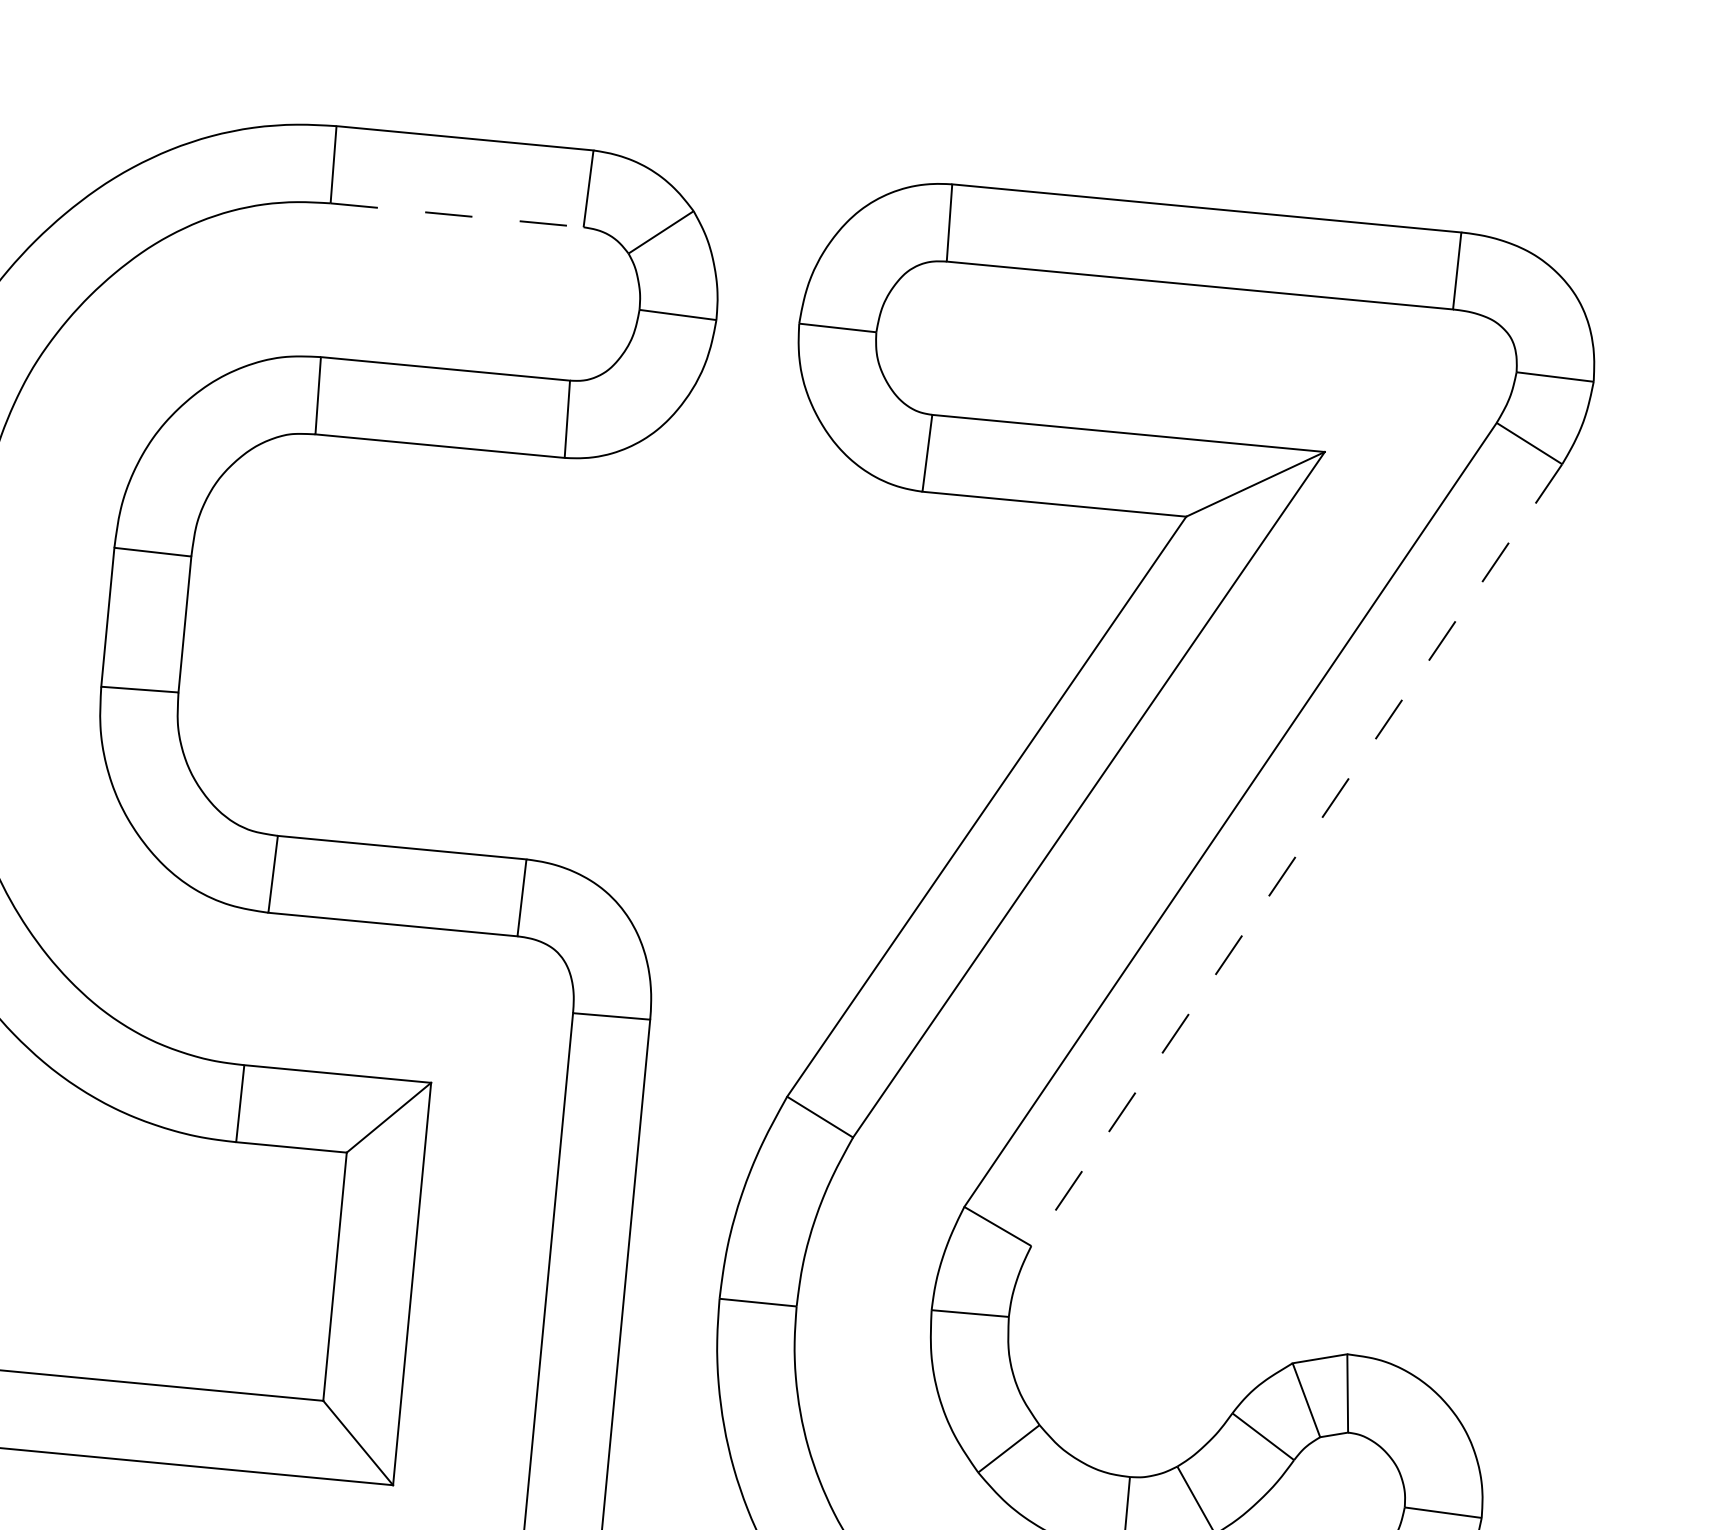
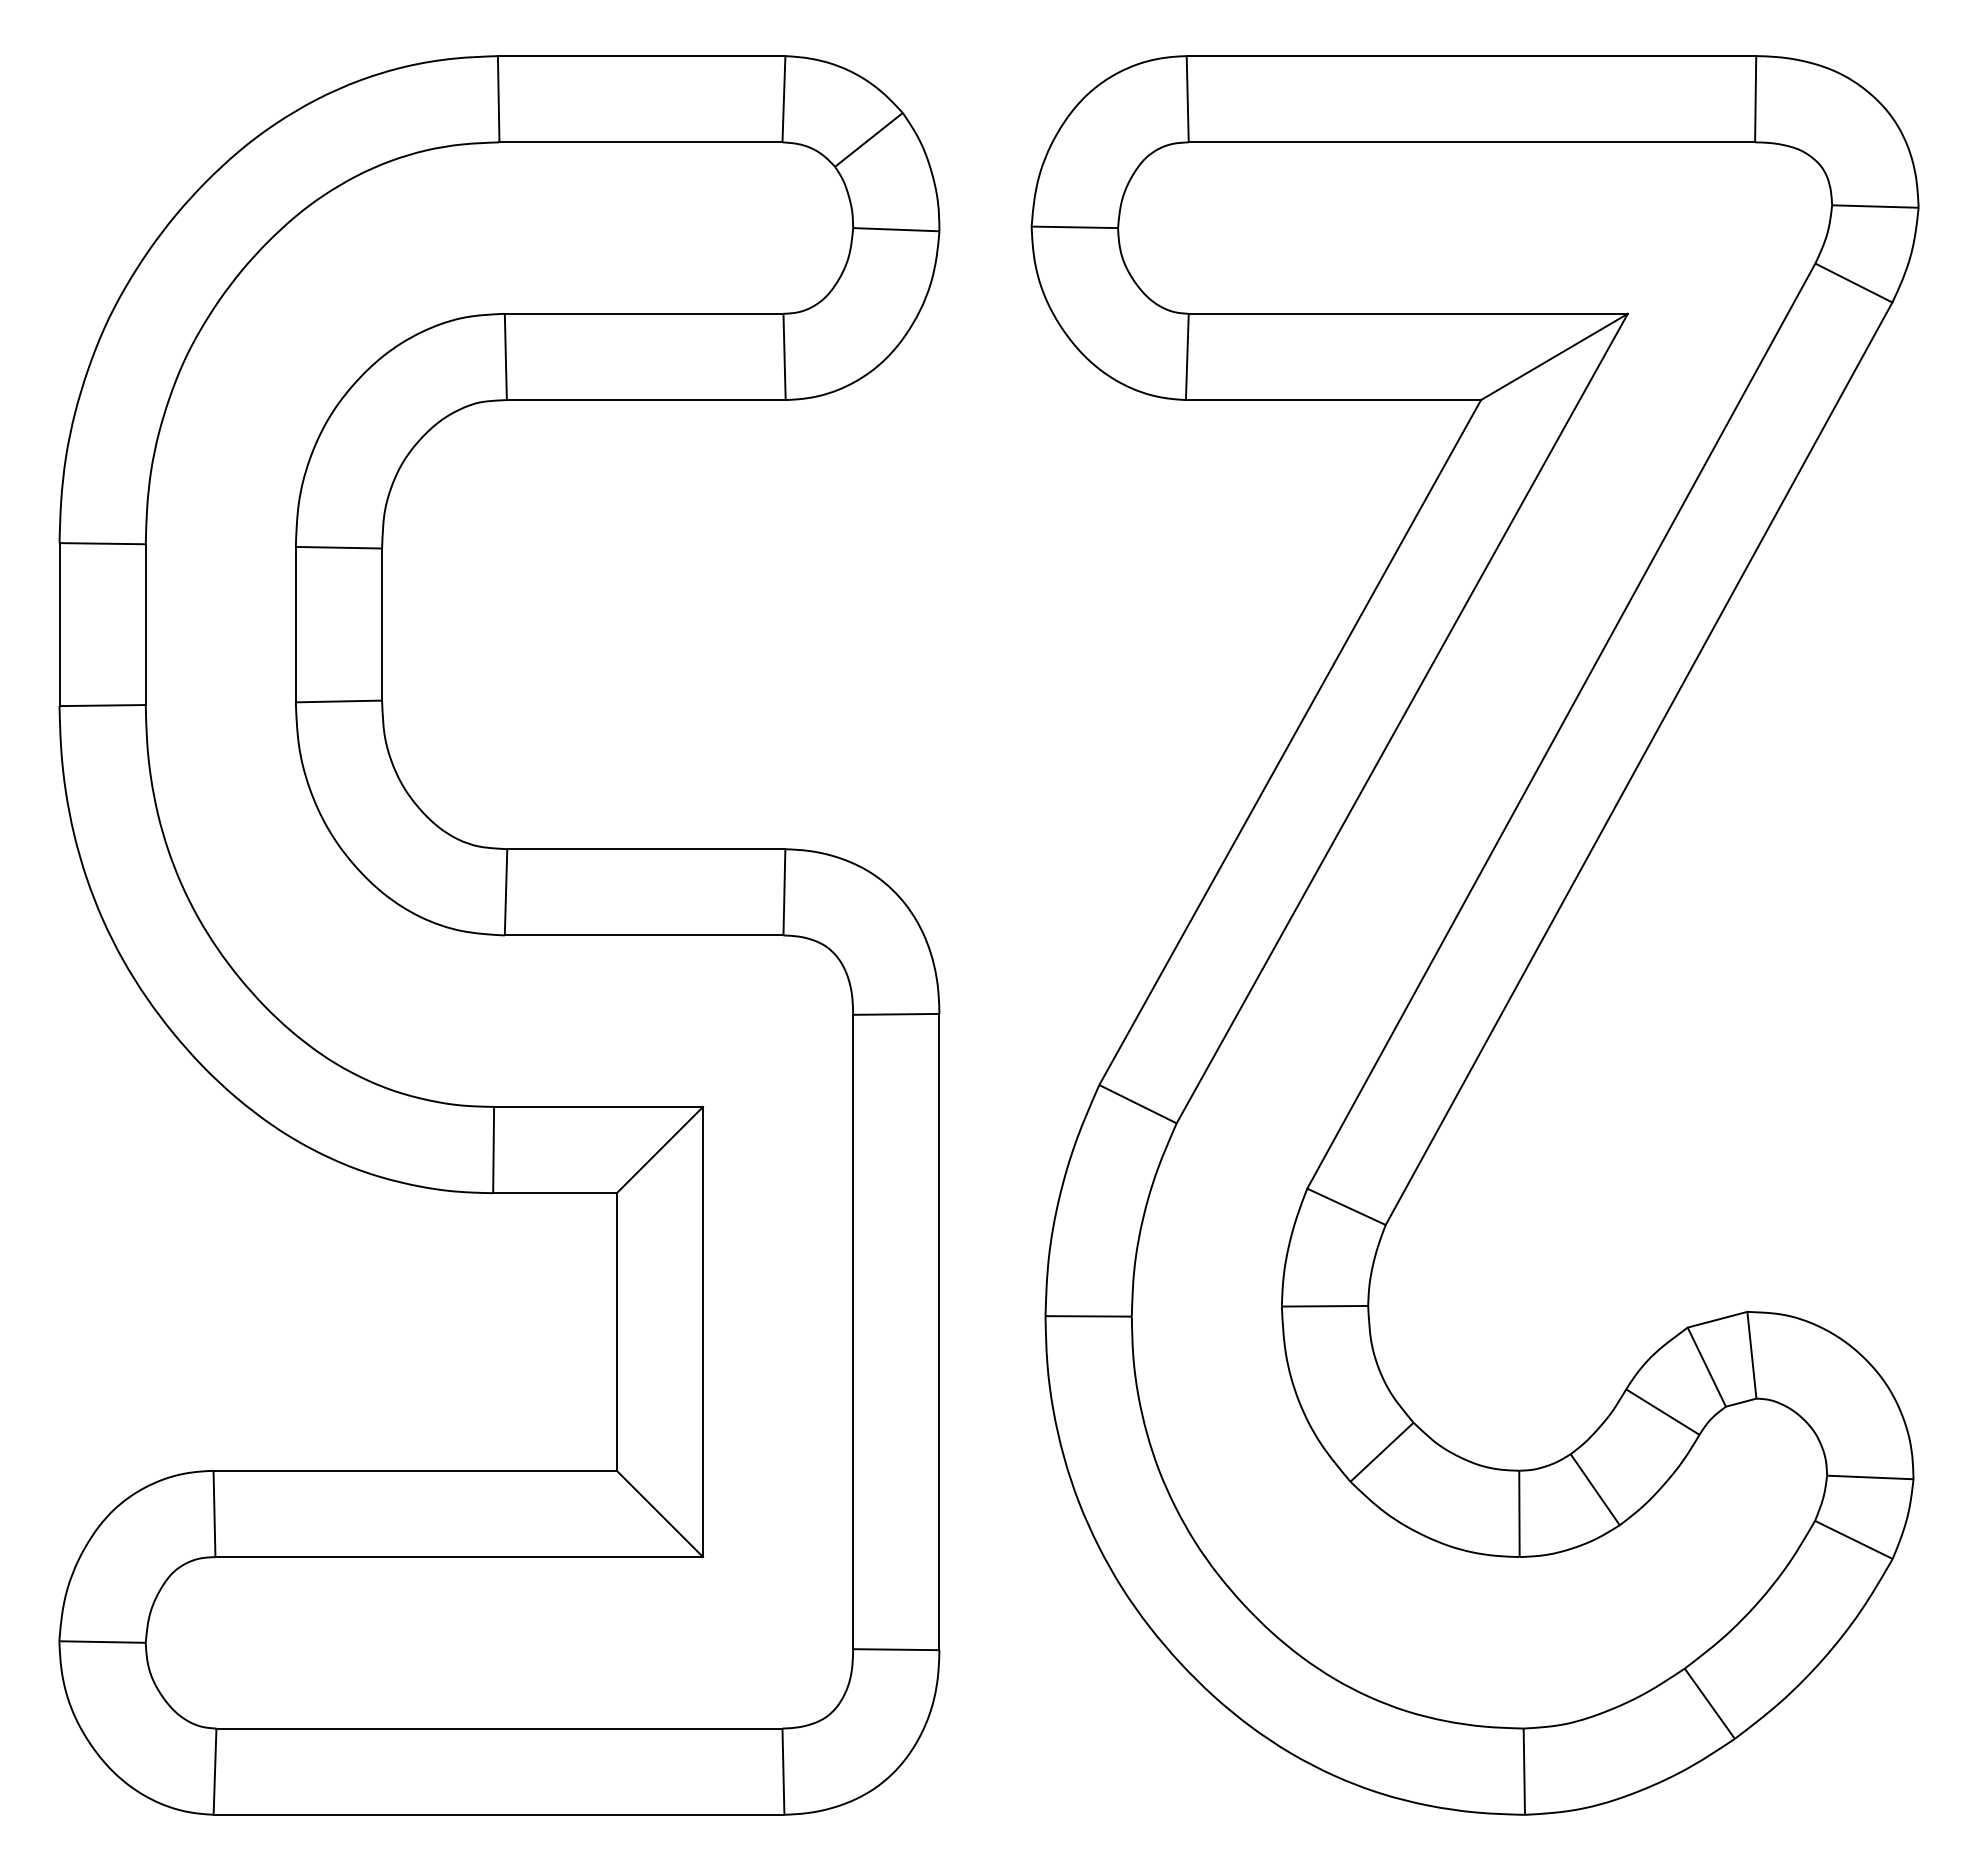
line: (456, 215) -> (640, 142), dashed -> solid
line: (1296, 855) -> (1638, 764), dashed -> solid

